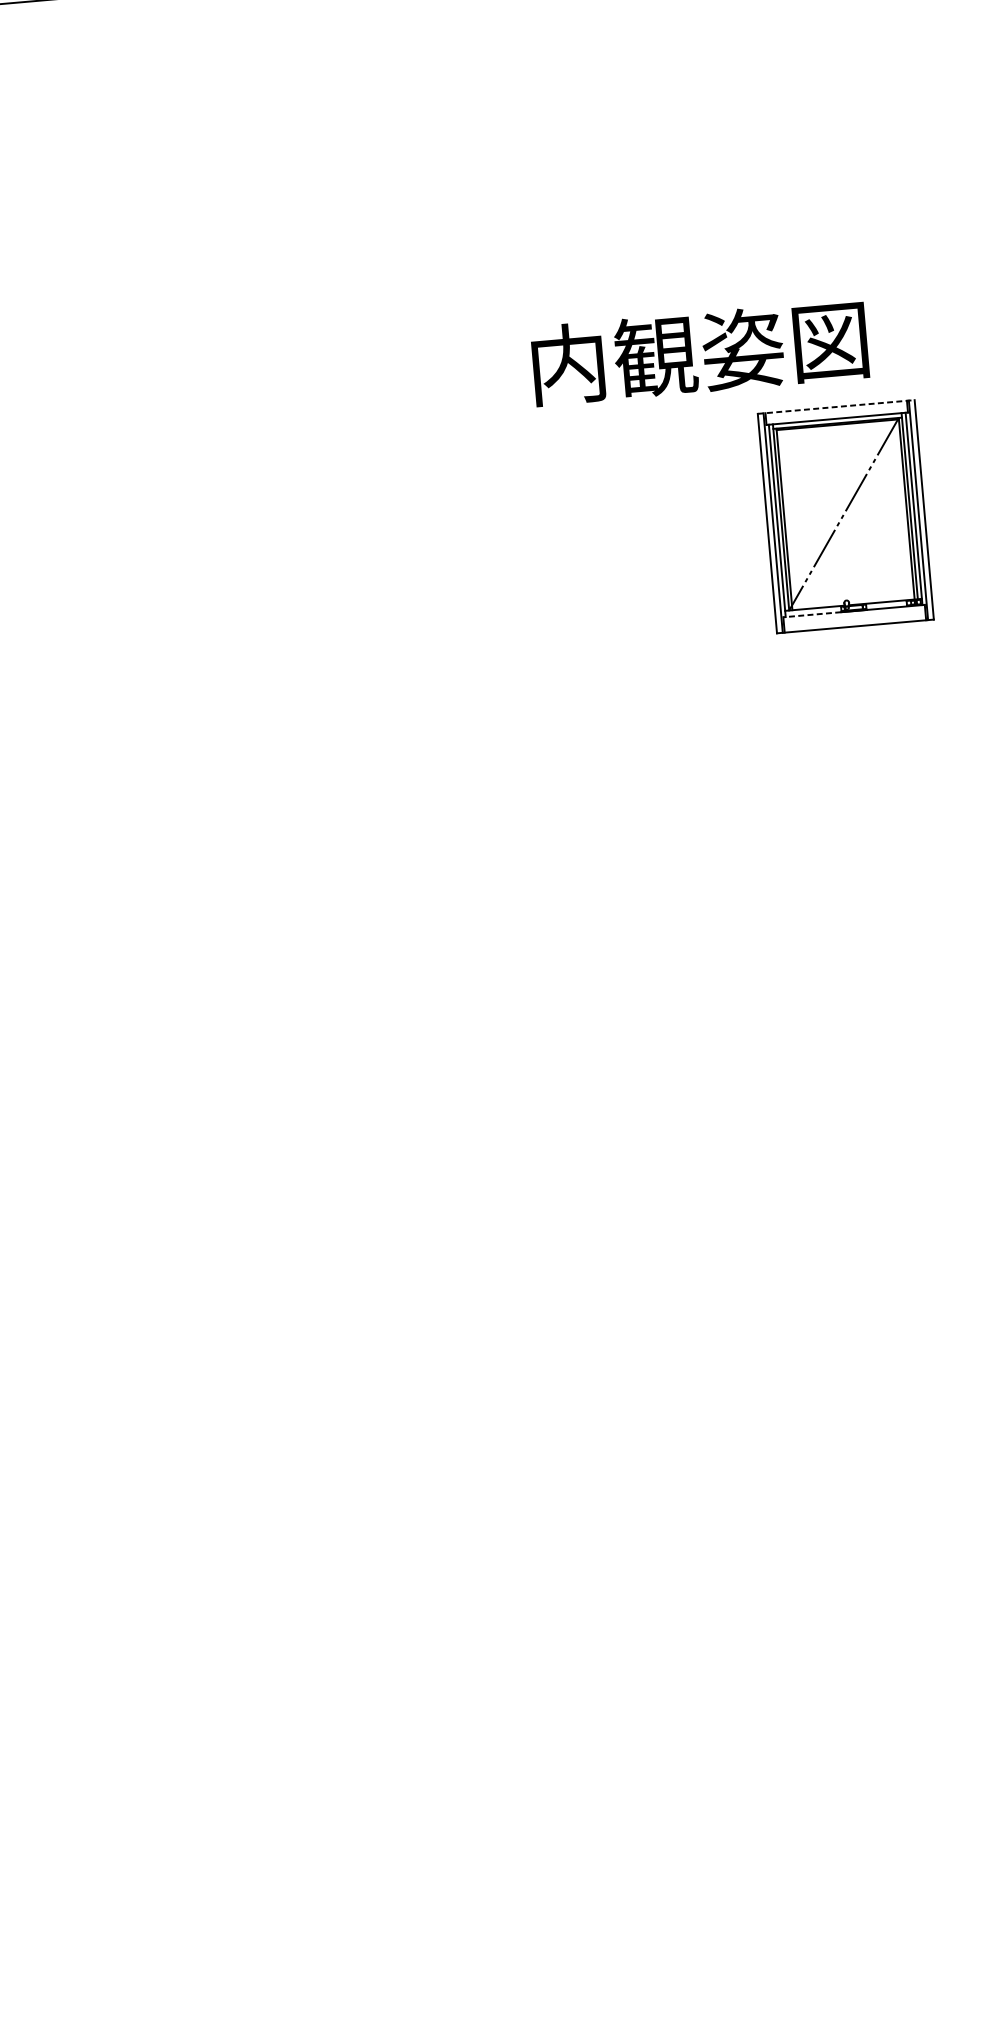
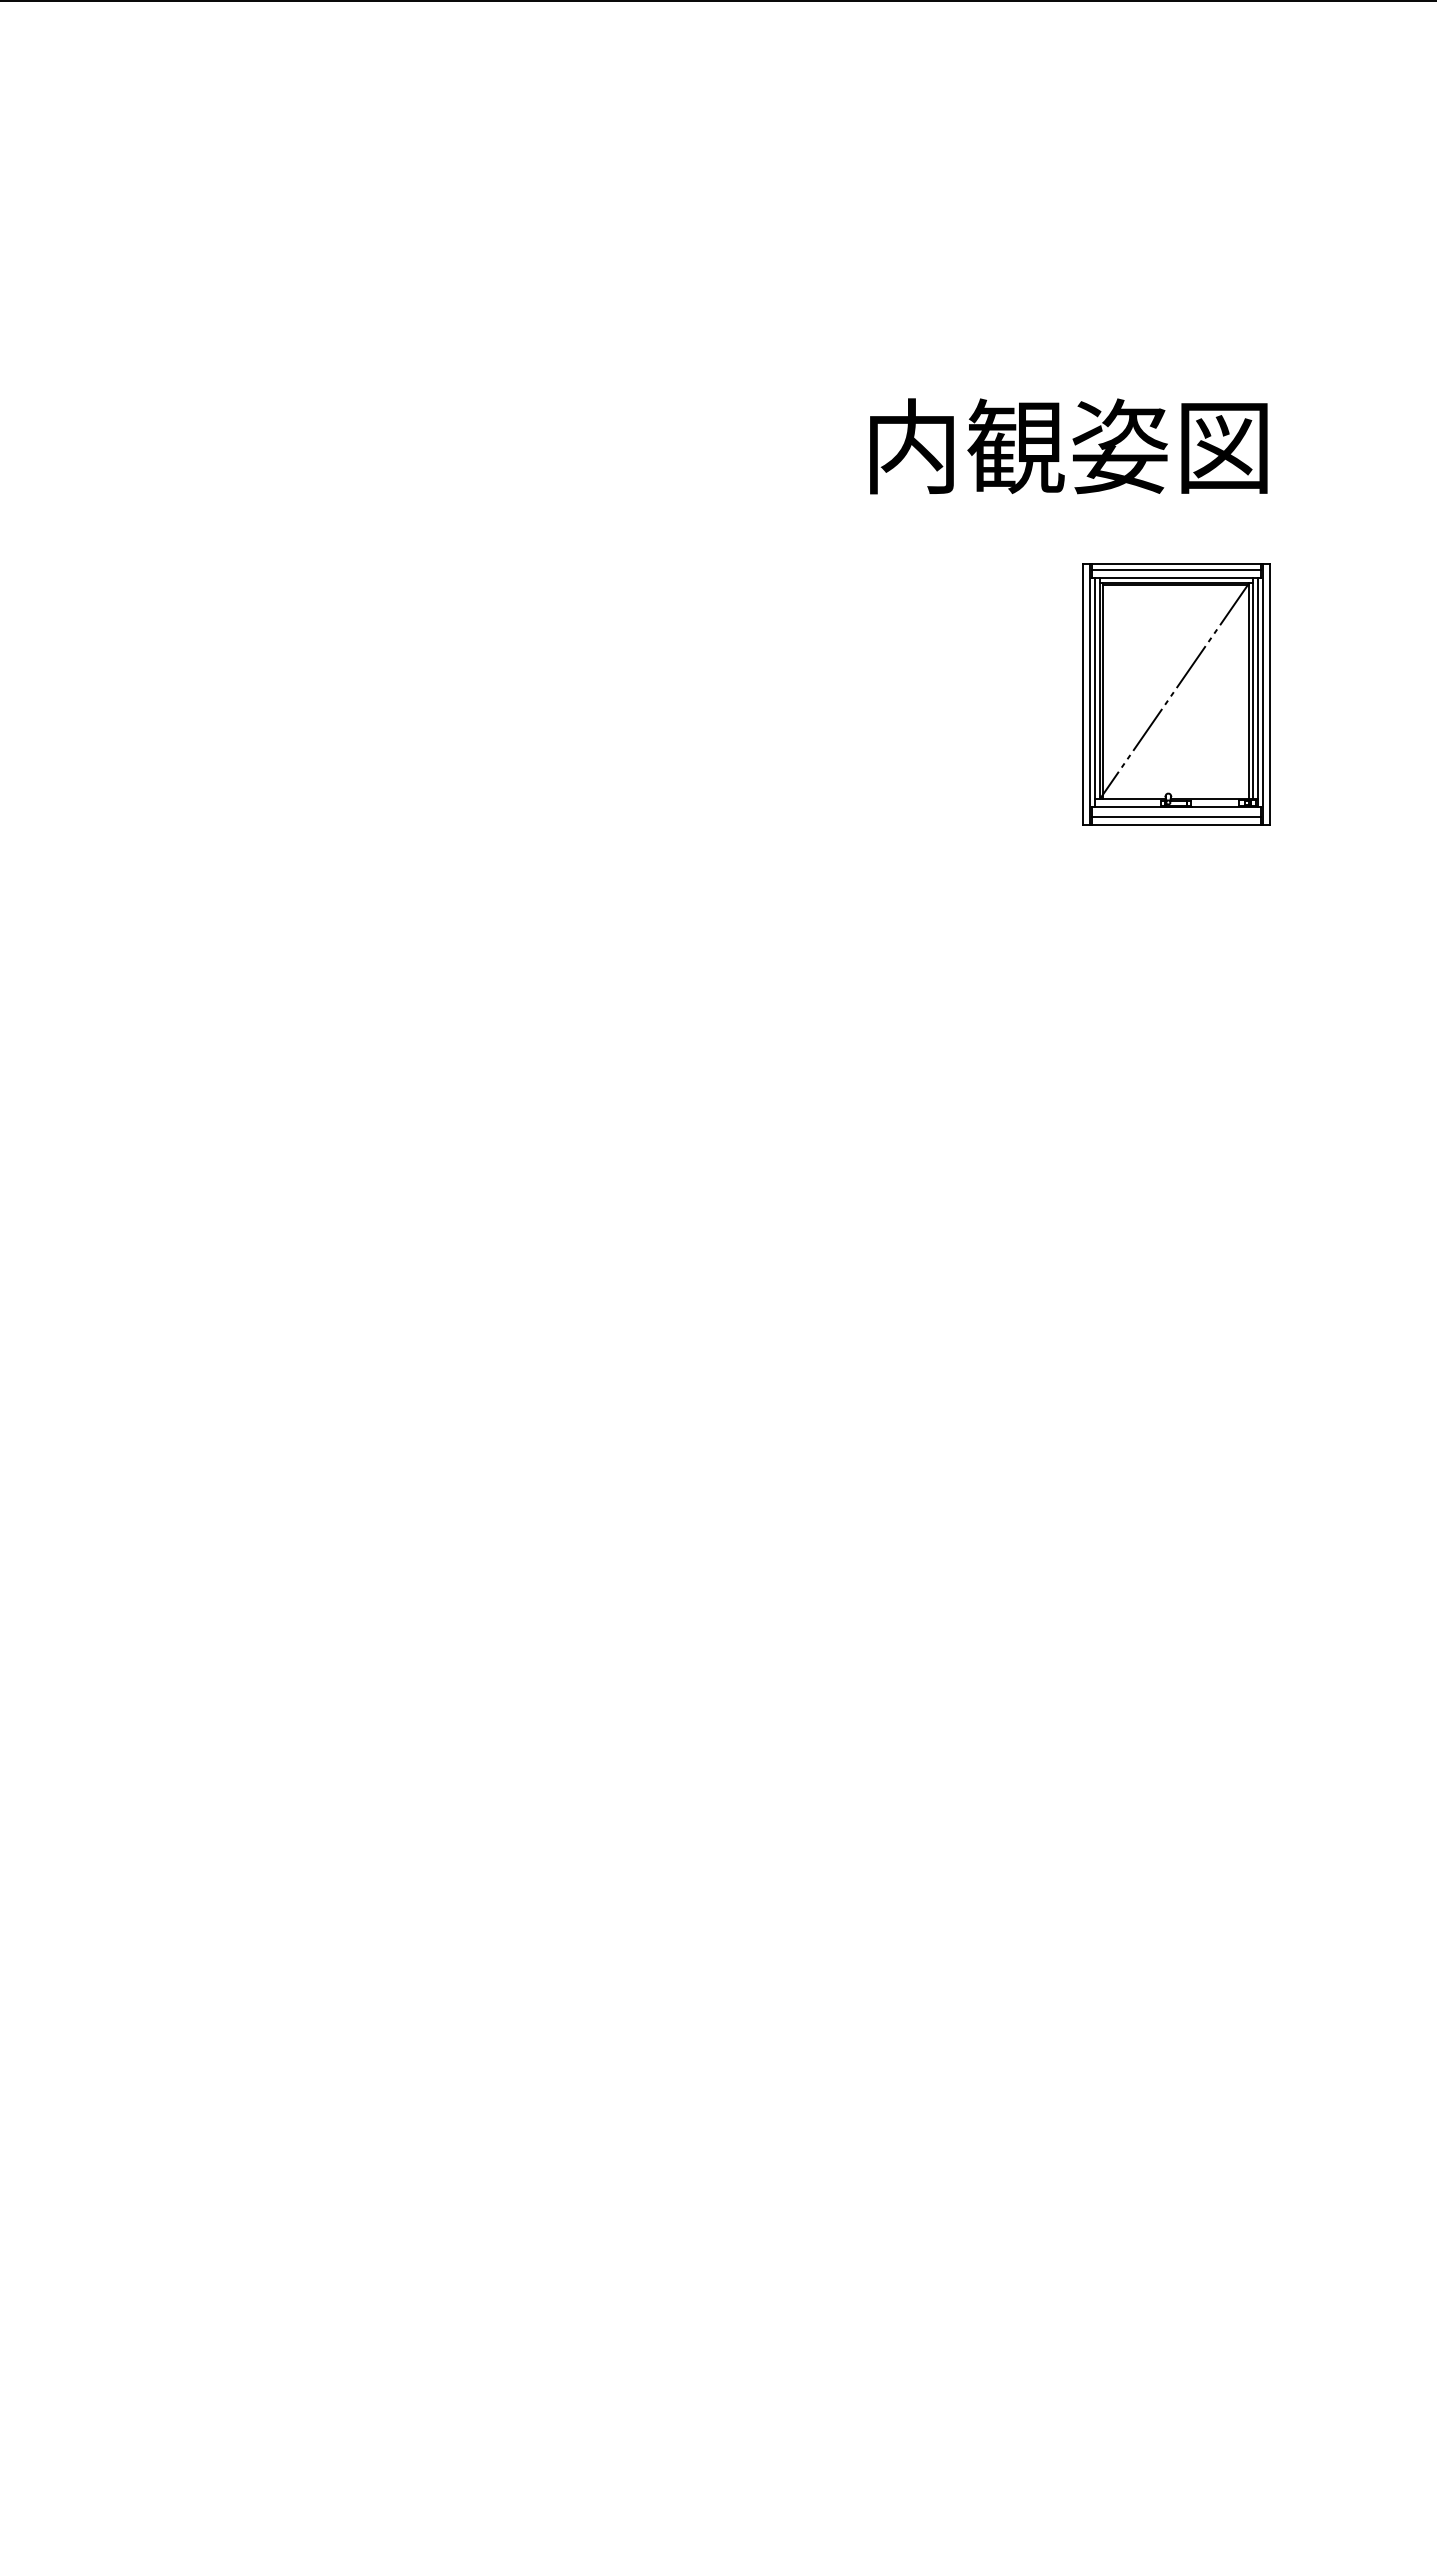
text: (699, 352) -> (1068, 446), moved
line: (836, 406) -> (1176, 563), dashed -> solid
line: (836, 412) -> (1176, 570), added
line: (811, 614) -> (1125, 806), dashed -> solid
line: (855, 619) -> (1176, 817), added

